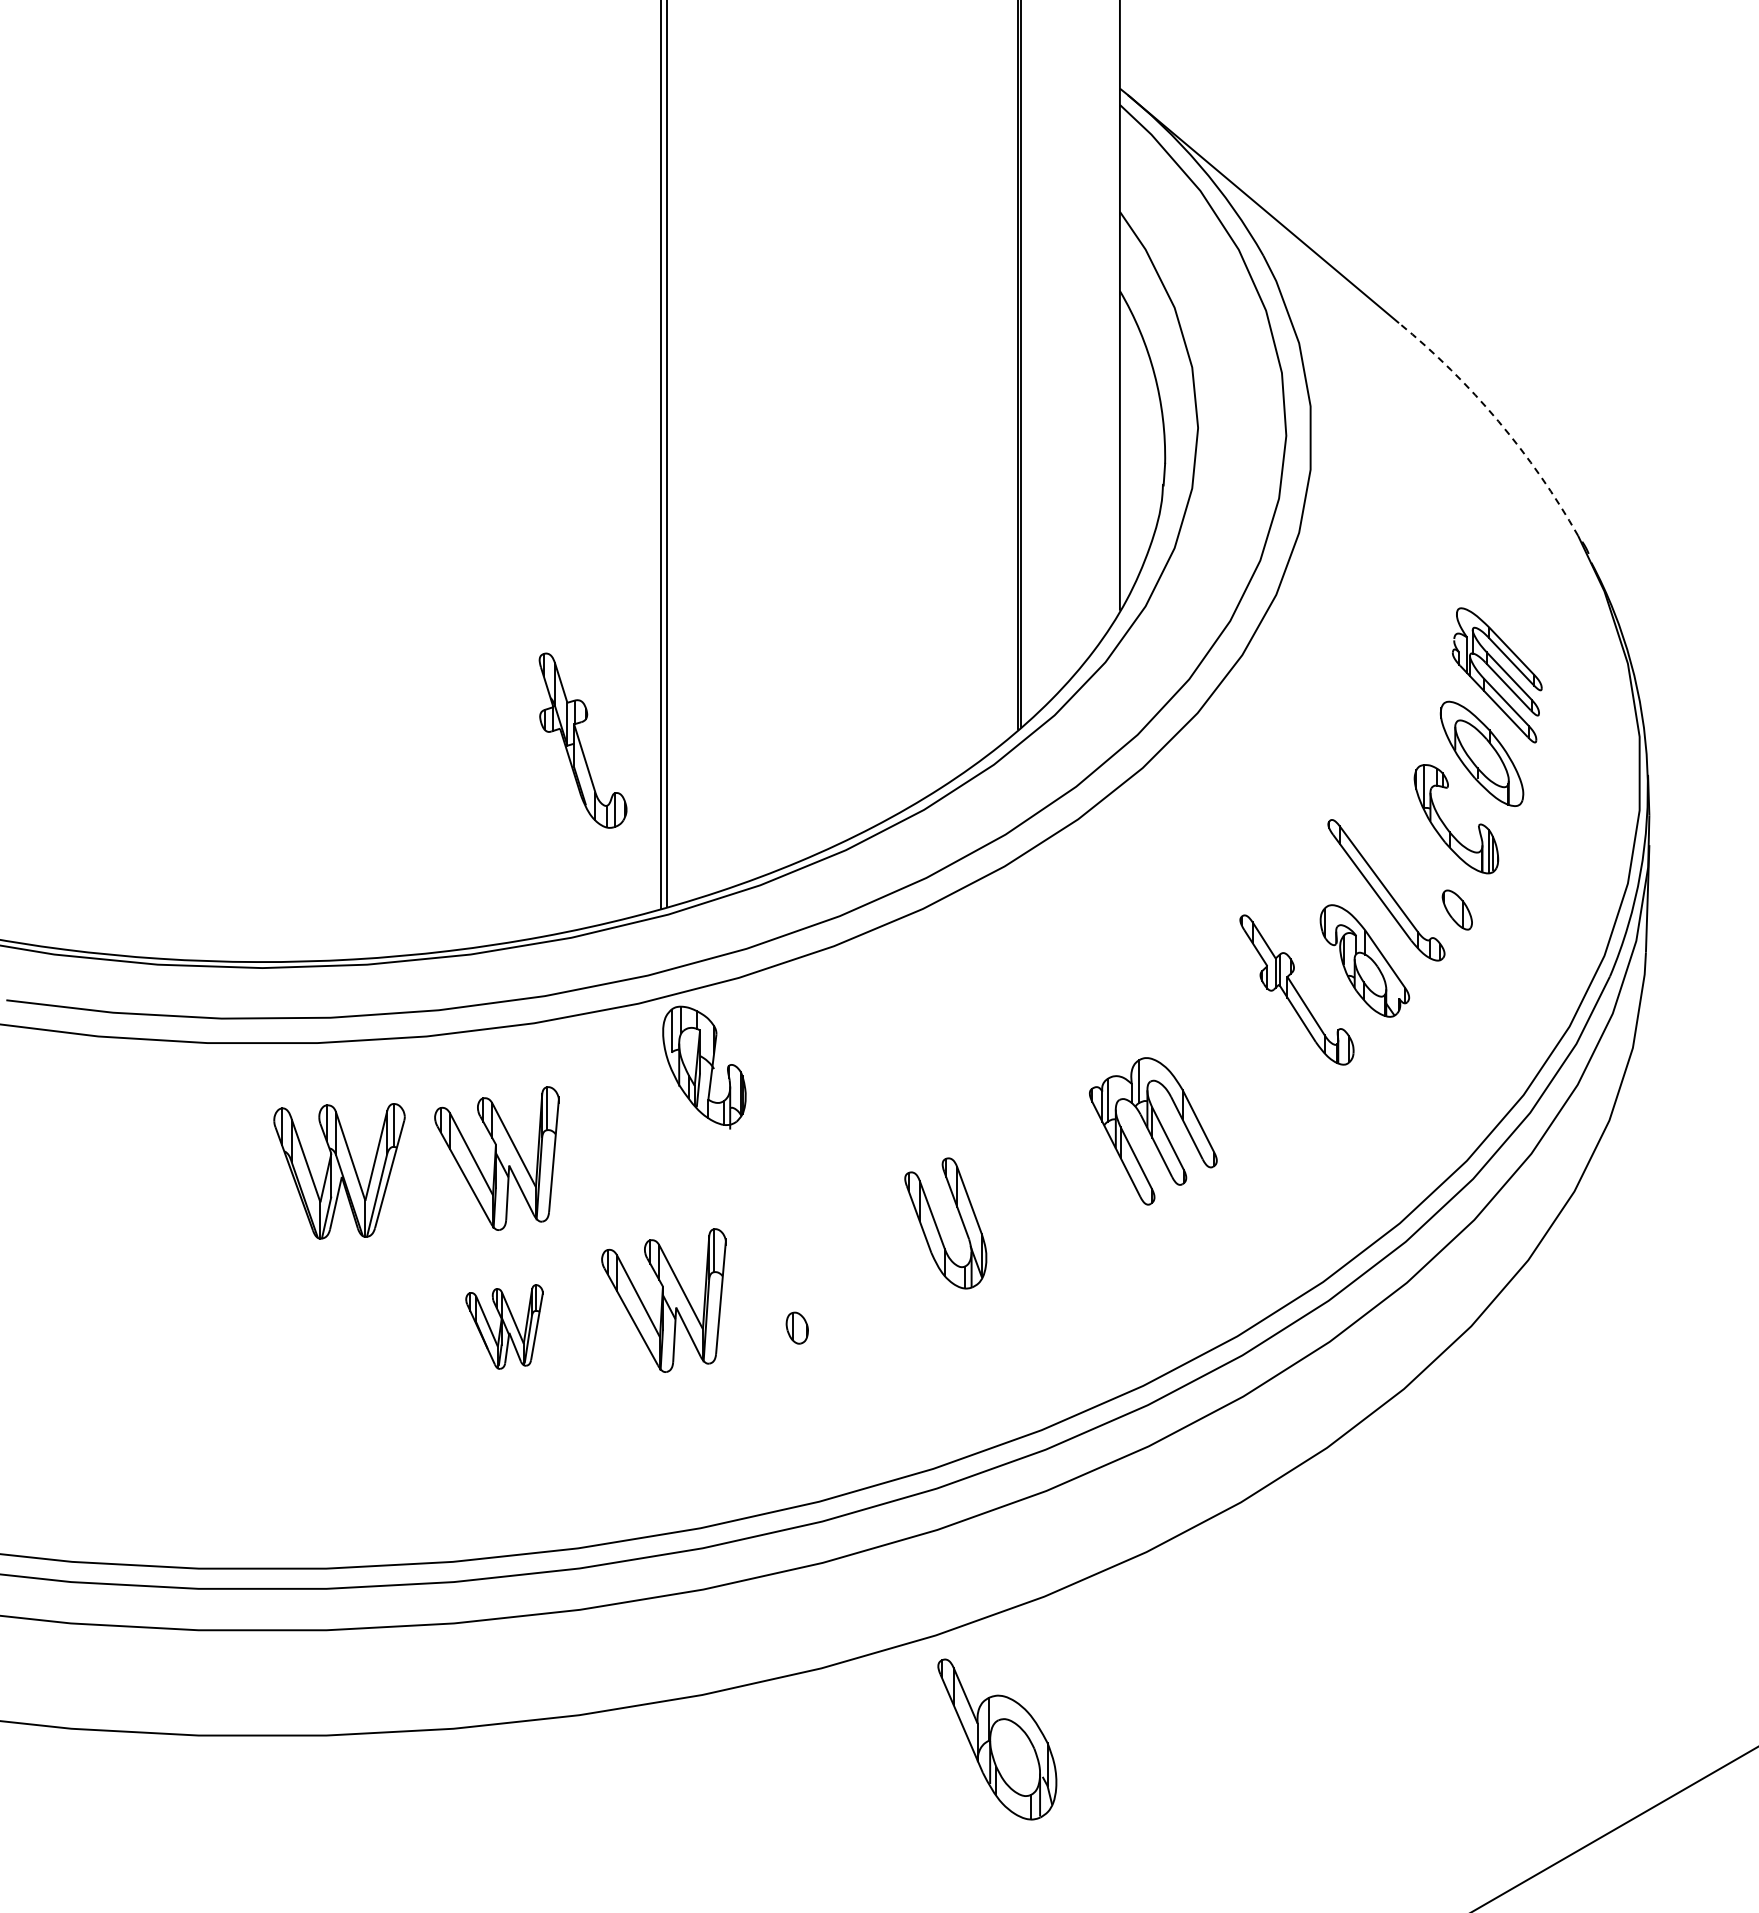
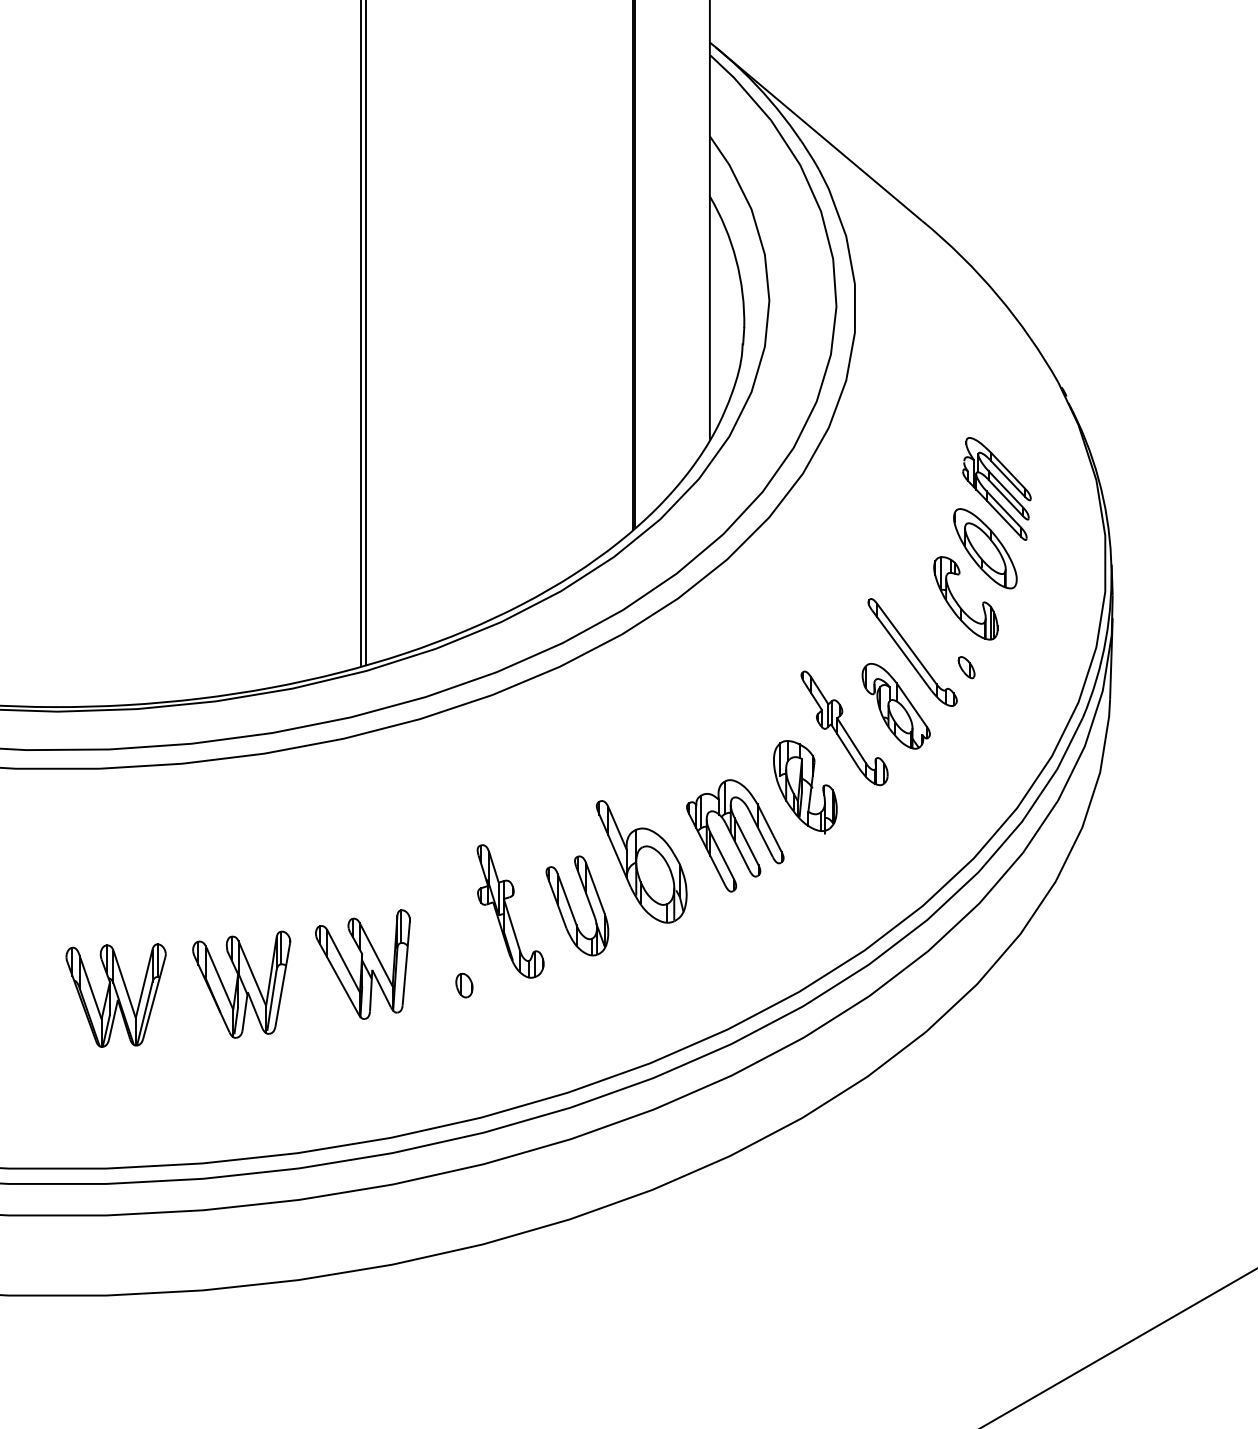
arc: (1498, 421) -> (997, 295), dashed -> solid
part: (582, 740) -> (510, 911), moved
part: (1457, 910) -> (966, 667), size x0.71
part: (704, 1067) -> (805, 787), moved
part: (496, 1158) -> (235, 856), removed
part: (339, 1171) -> (116, 995), moved
part: (504, 1326) -> (241, 984), size x1.67
part: (997, 1739) -> (641, 861), moved

